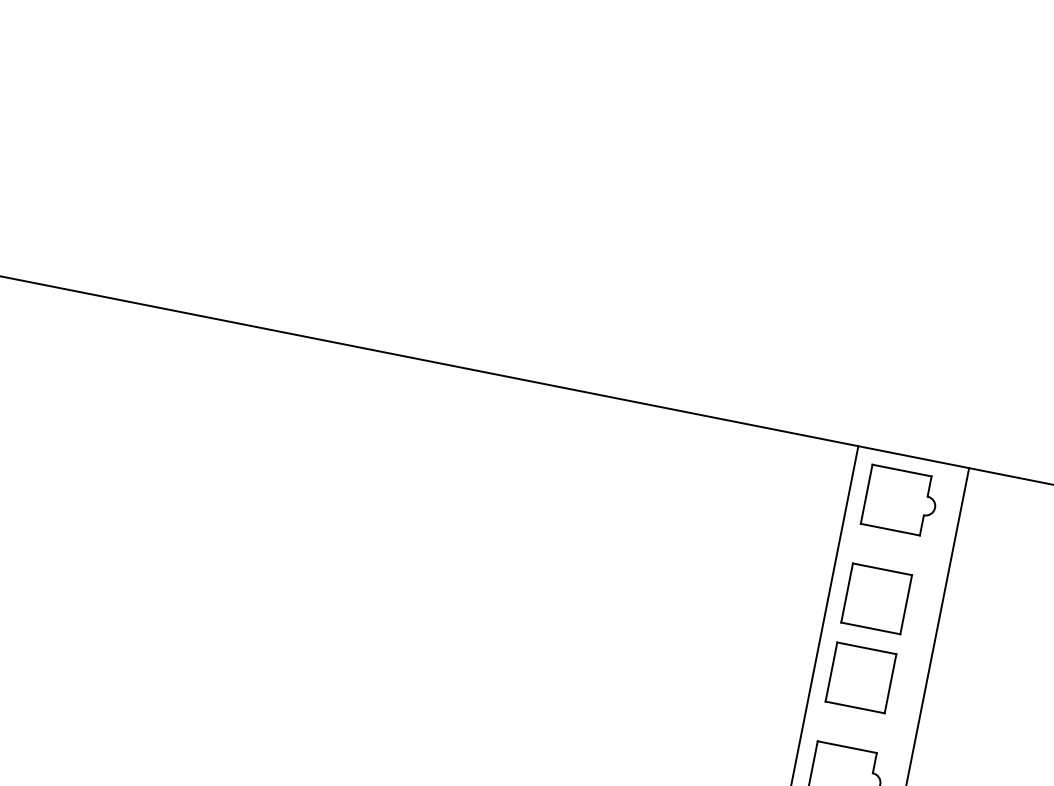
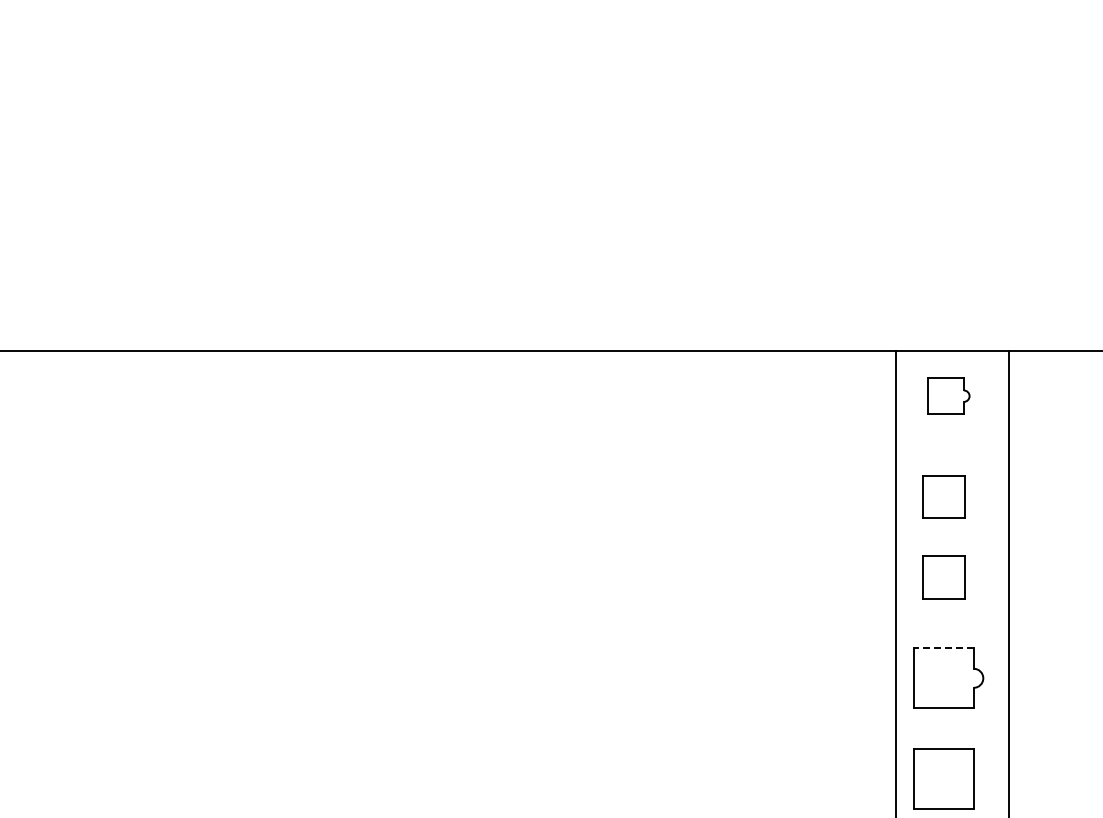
part: (901, 500) -> (948, 395), size x0.6
part: (876, 598) -> (943, 496), size x0.7
part: (860, 677) -> (943, 577), size x0.7
line: (847, 747) -> (943, 648), solid -> dashed

